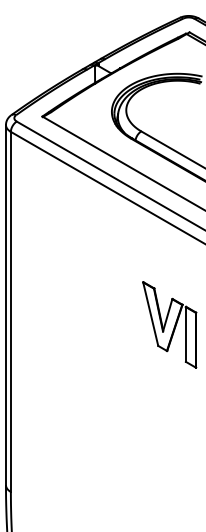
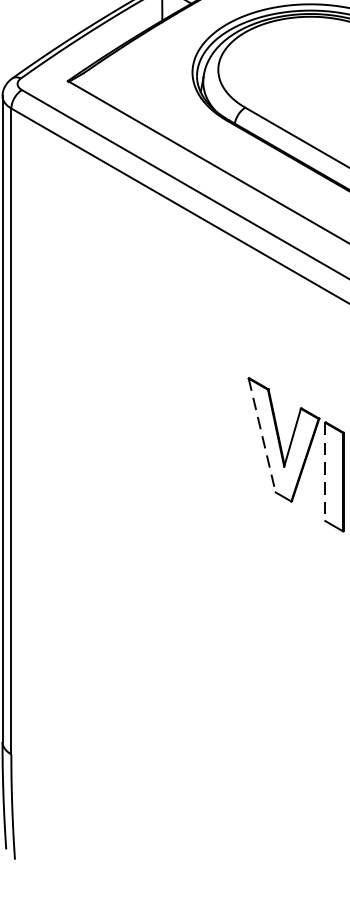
line: (150, 314) -> (261, 436), solid -> dashed
line: (185, 334) -> (324, 471), solid -> dashed

